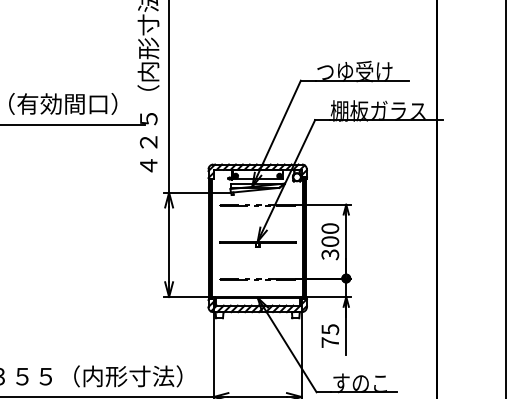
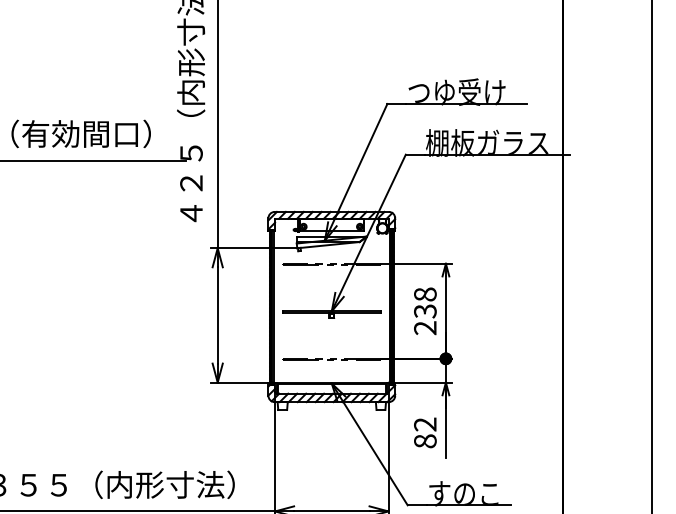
text: (330, 241) -> (425, 311), 300 -> 238
text: (330, 335) -> (425, 432), 75 -> 82

